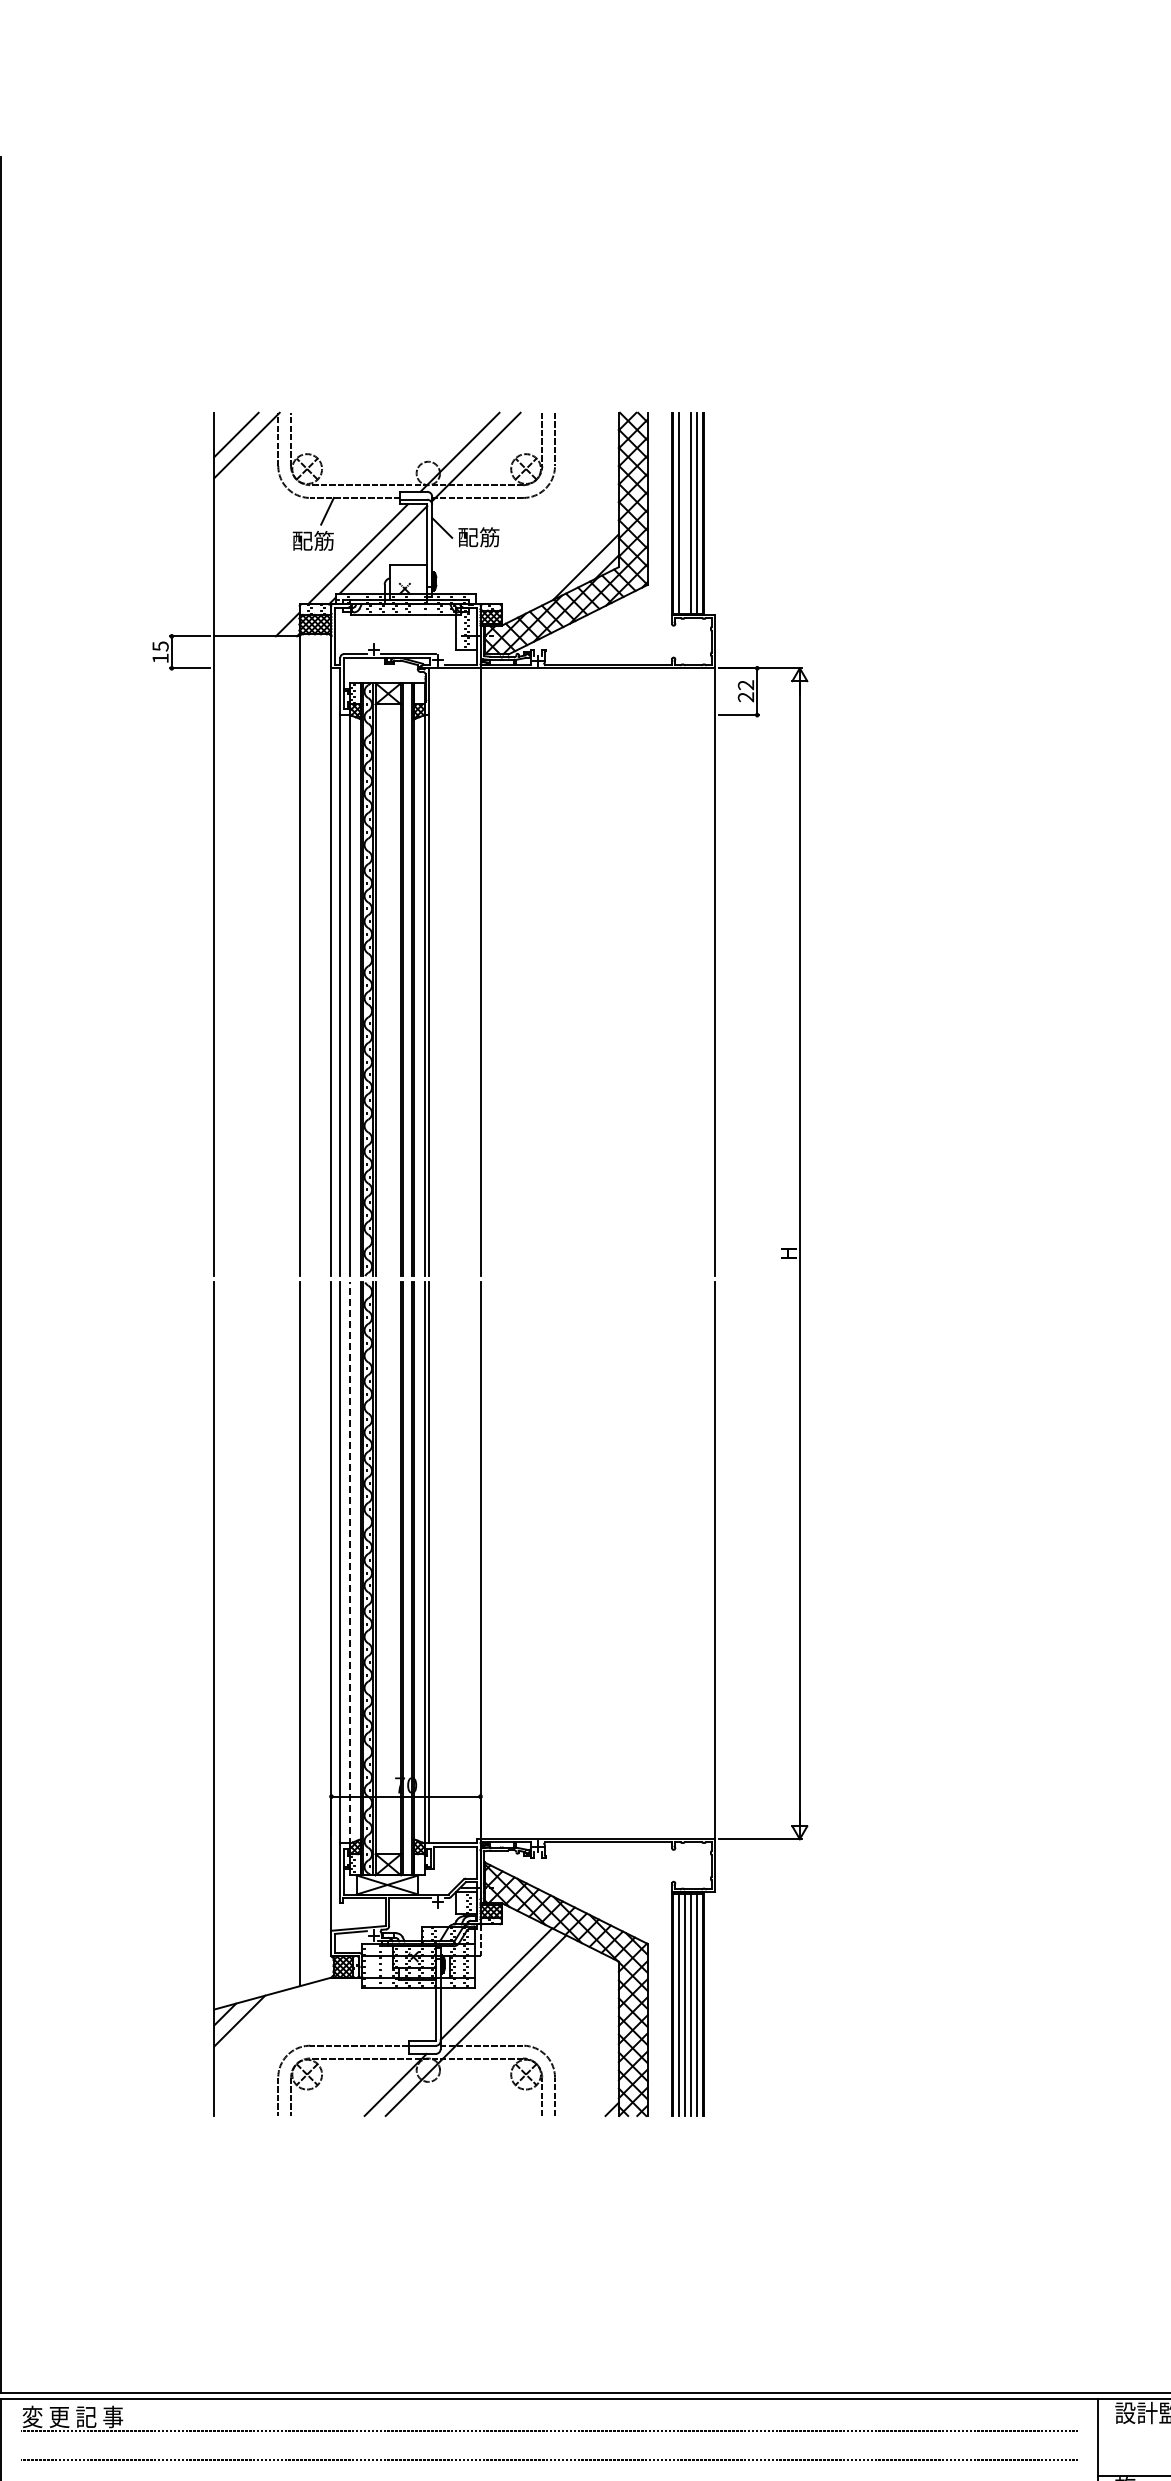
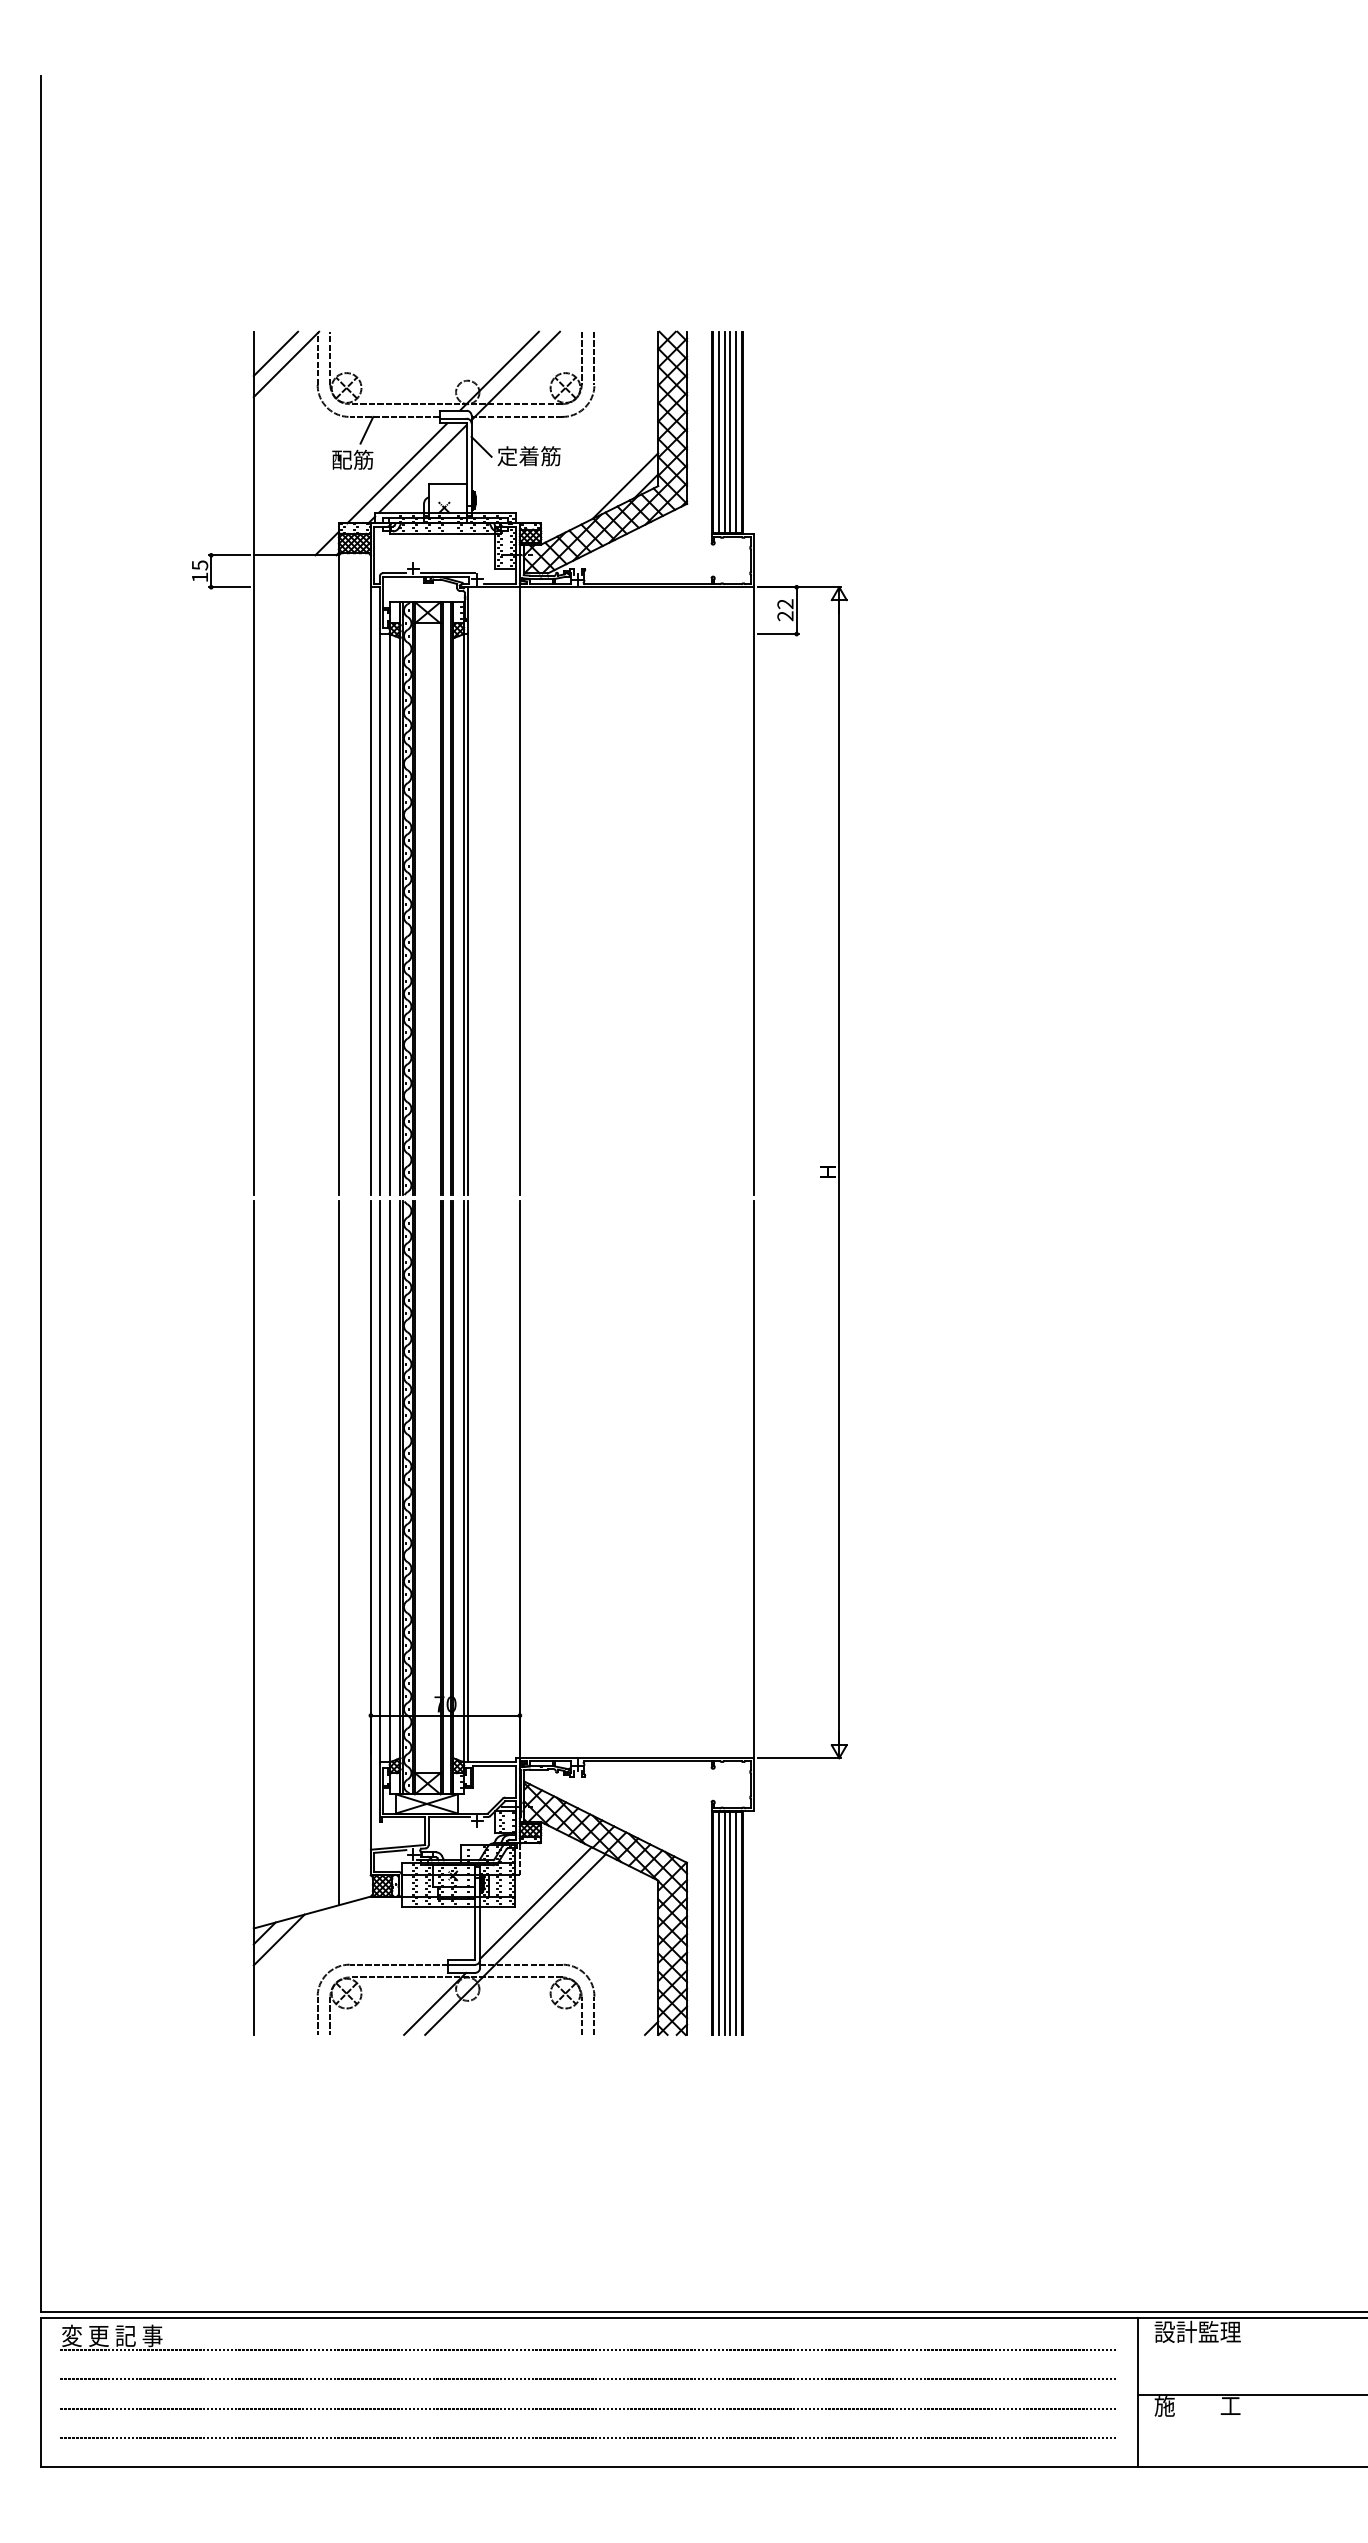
line: (685, 512) -> (724, 431), added
text: (489, 537) -> (528, 456), 配筋 -> 定着筋
line: (350, 1562) -> (389, 1481), dashed -> solid

